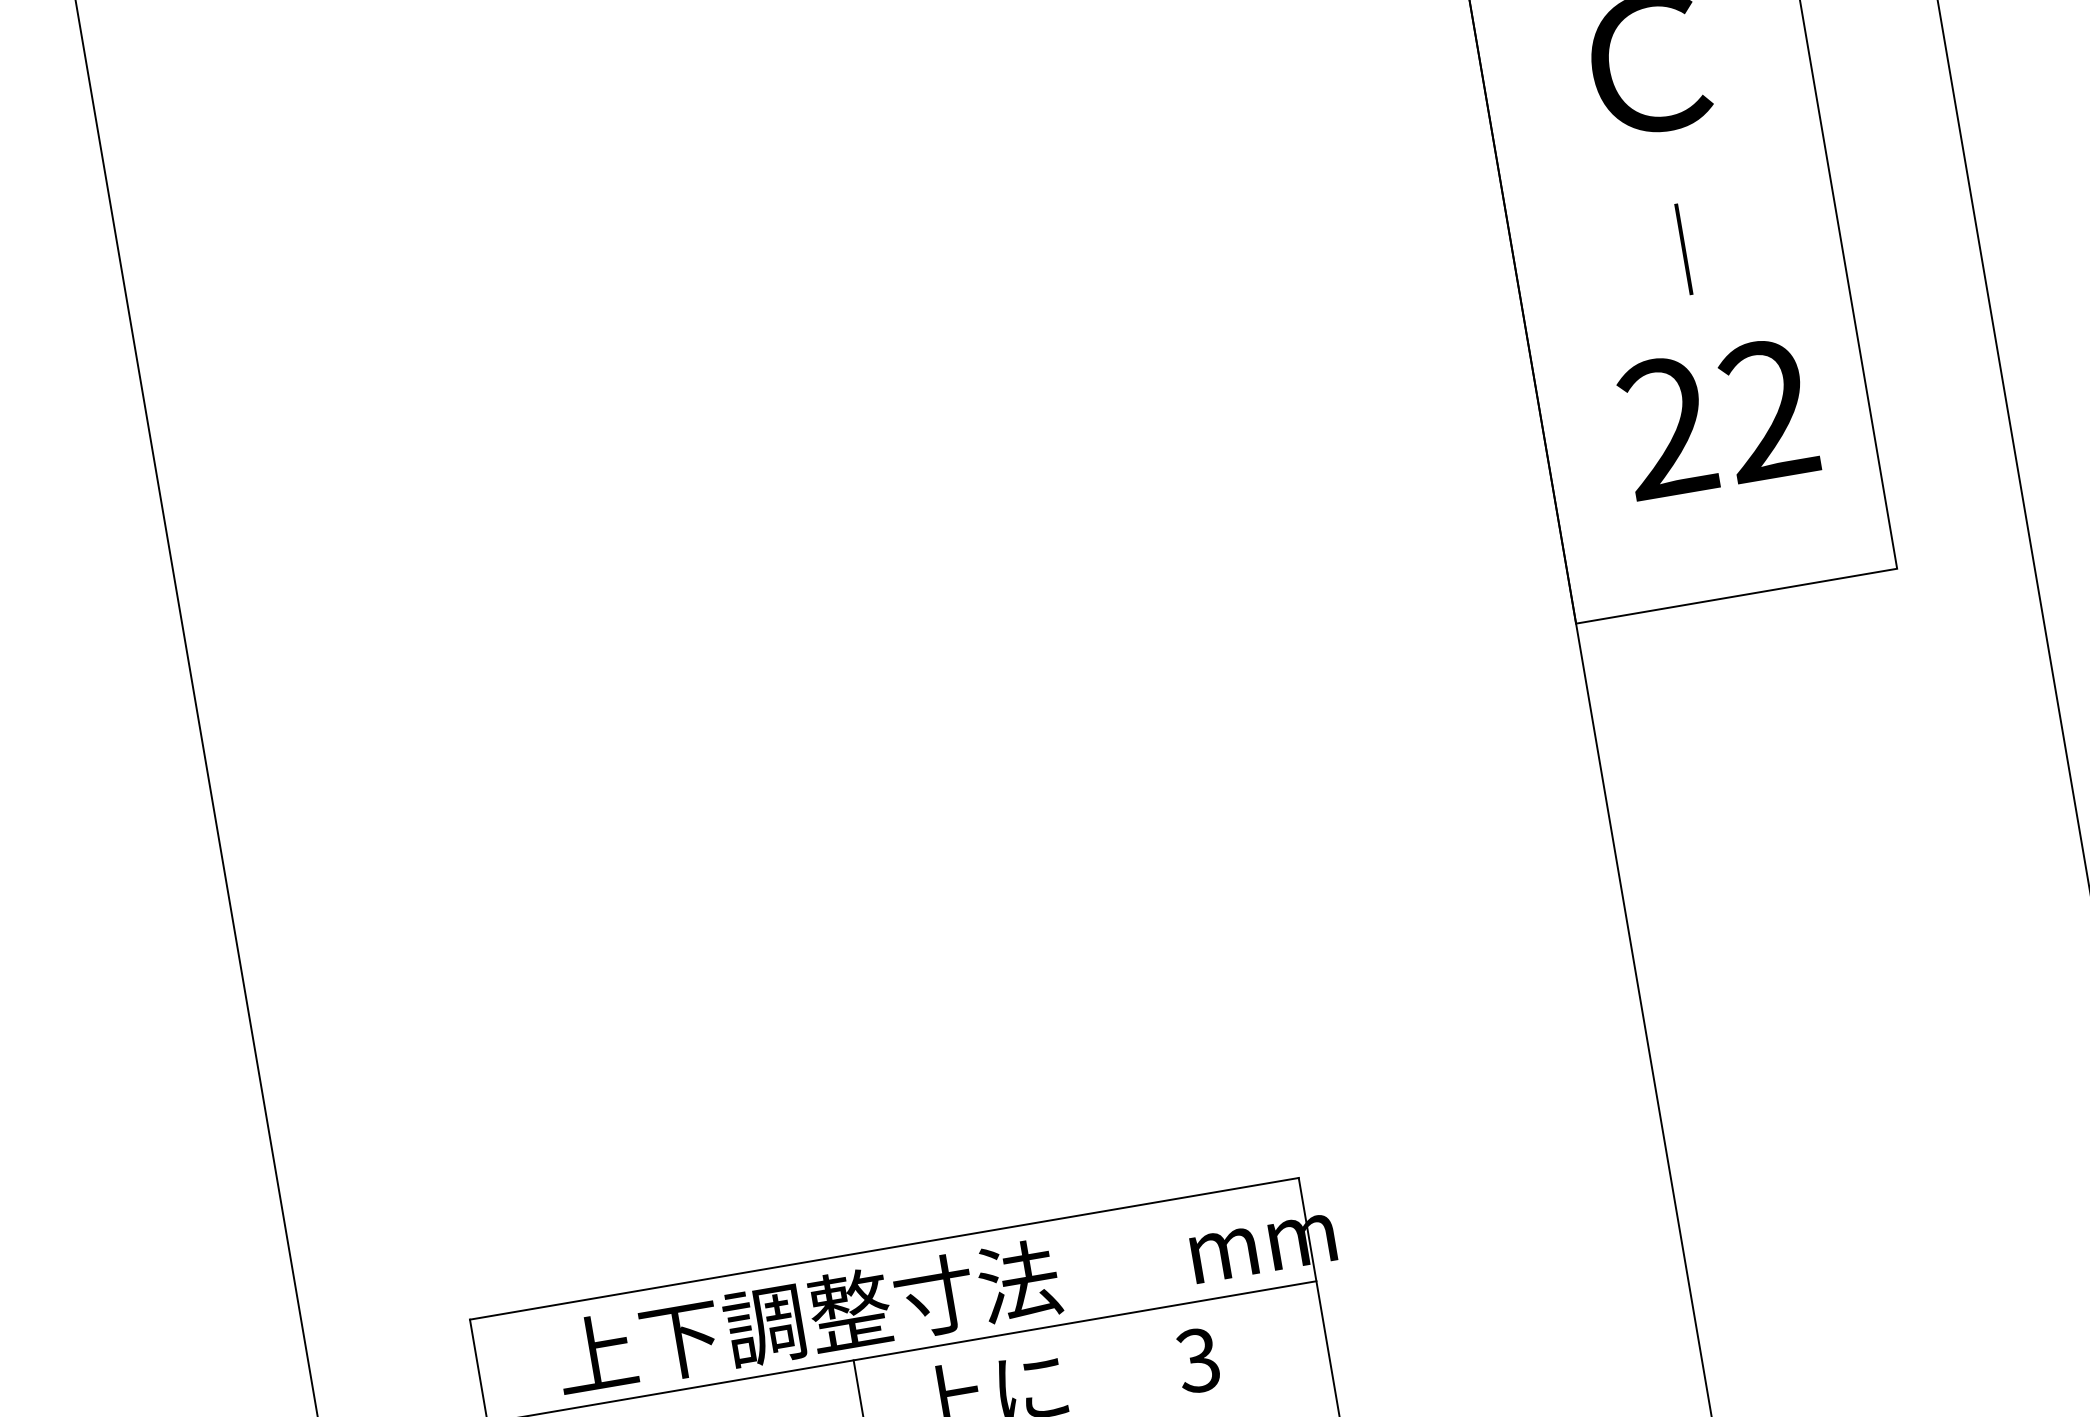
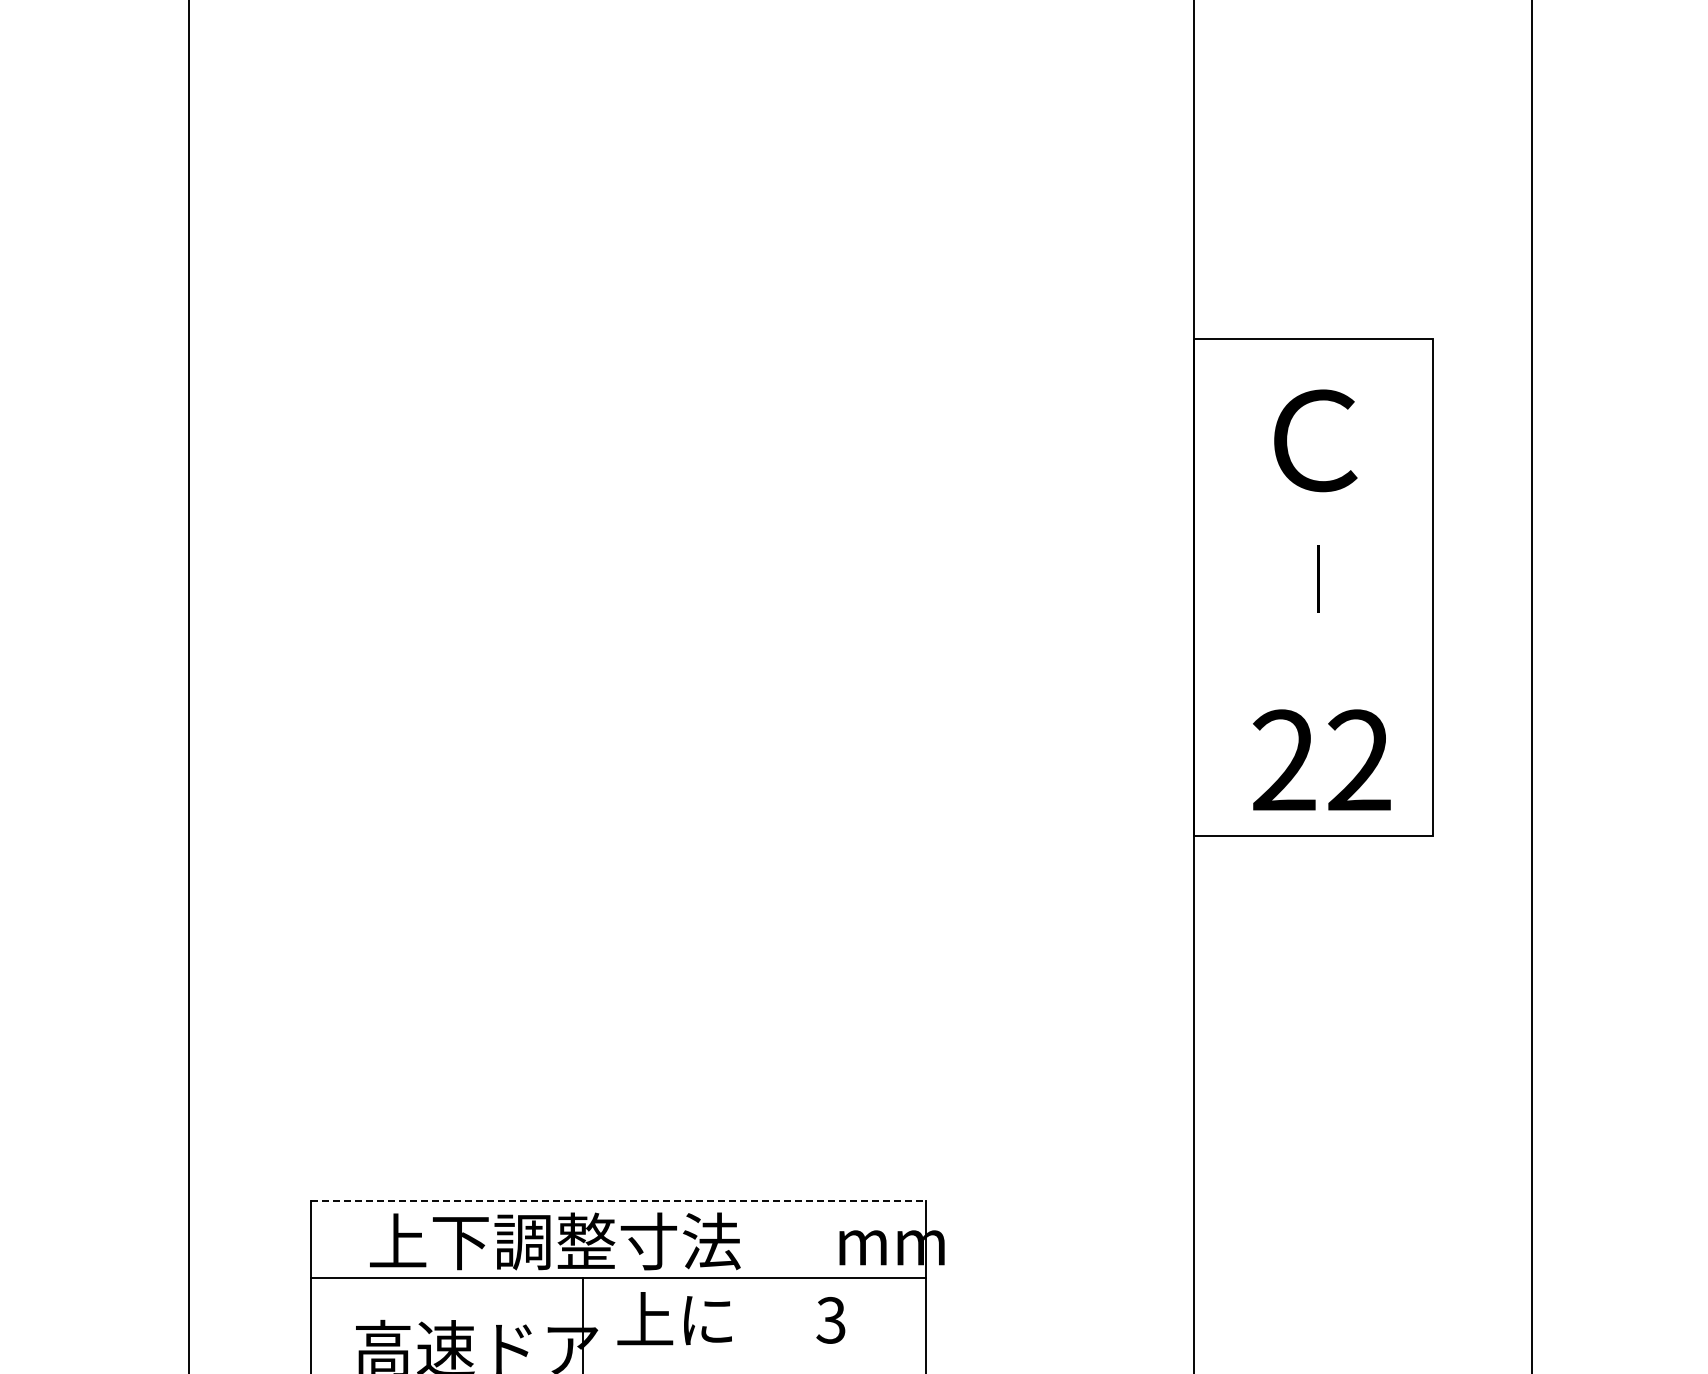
text: (1717, 417) -> (1321, 759), moved
line: (885, 1249) -> (619, 1201), solid -> dashed

